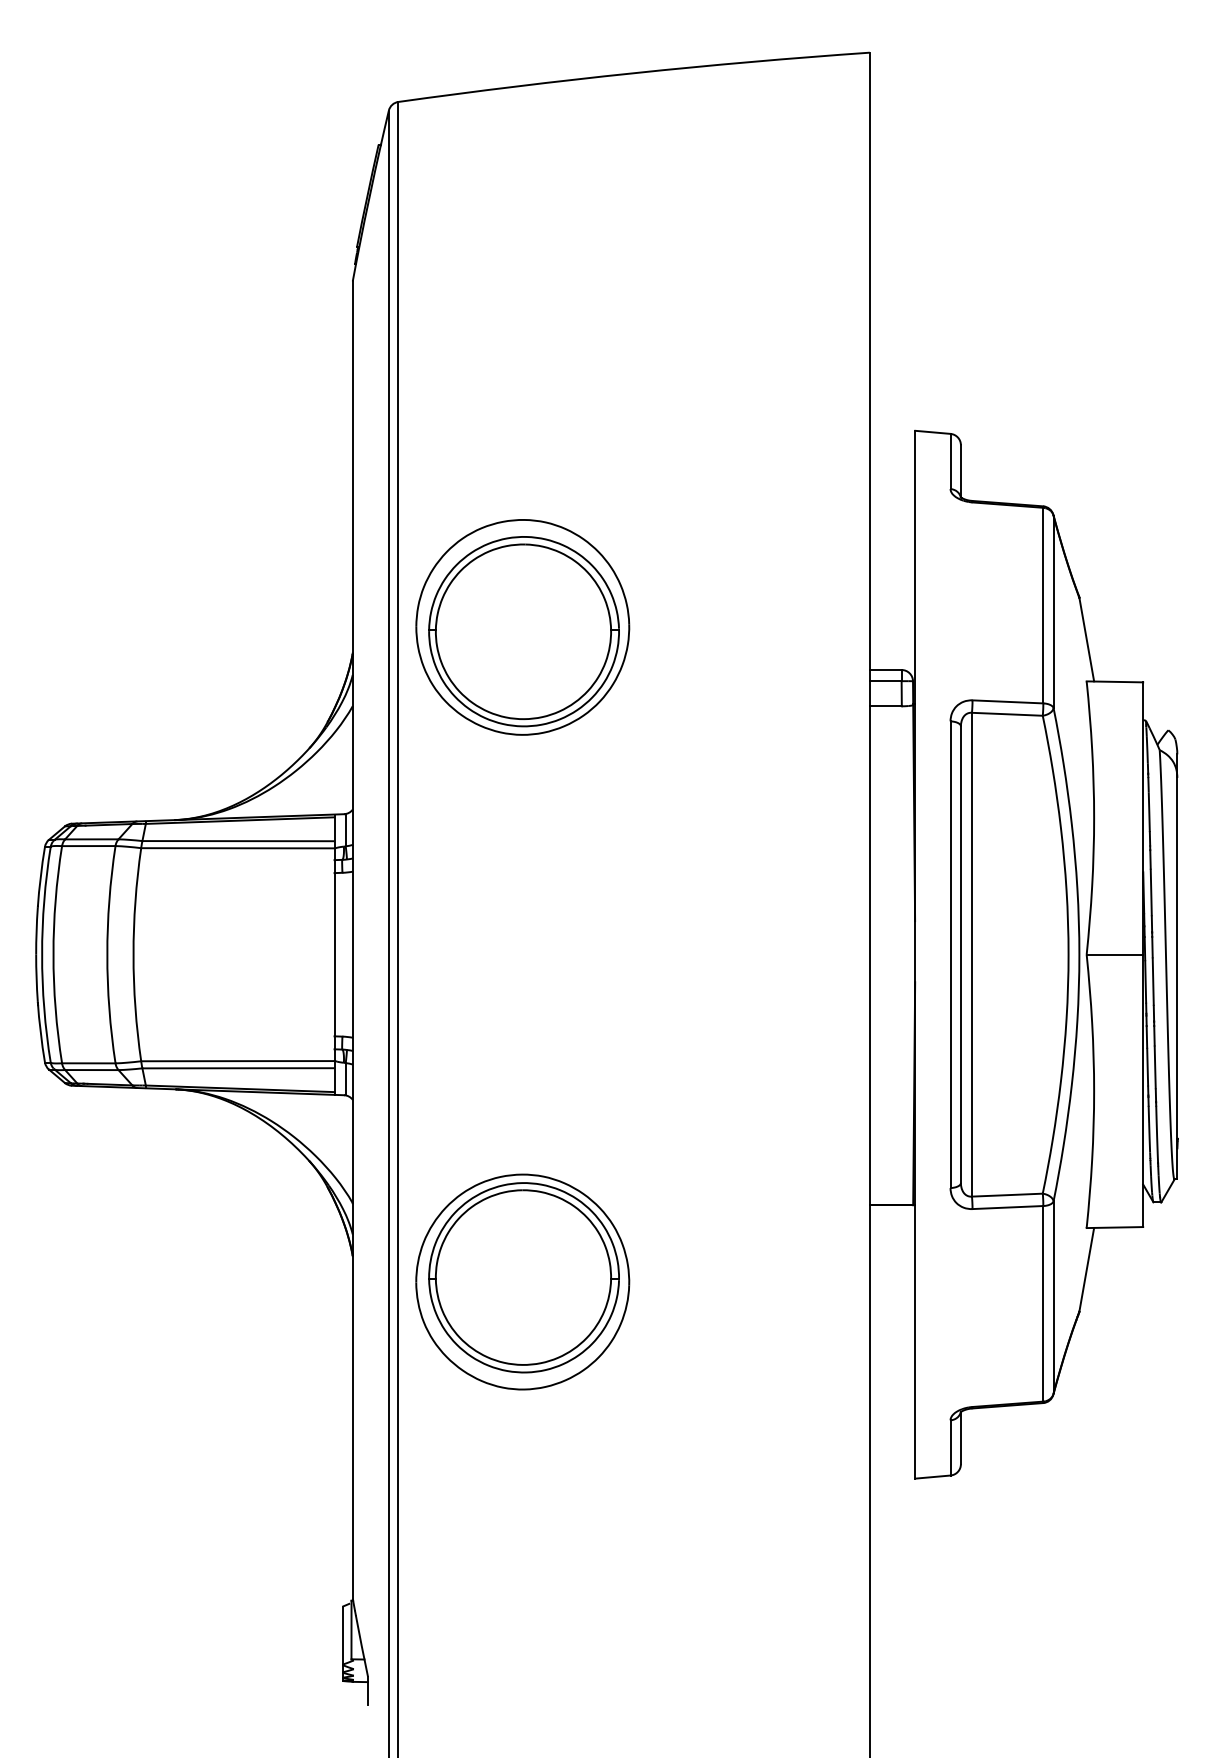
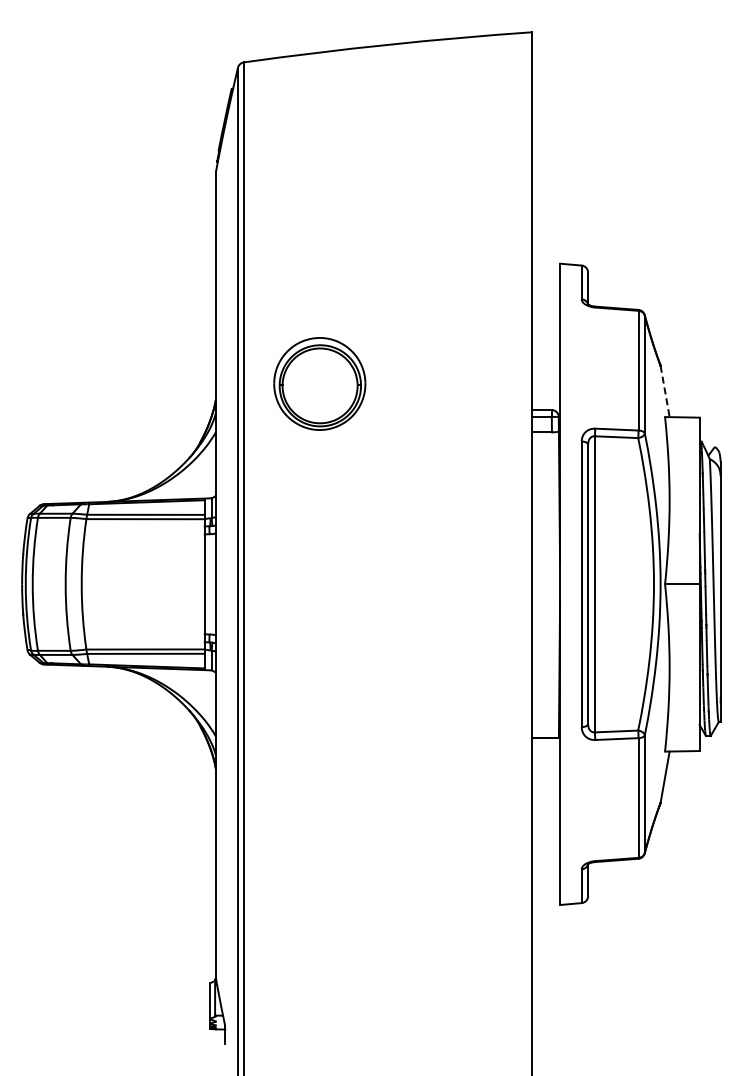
part: (522, 626) -> (319, 383), size x0.7
line: (1087, 639) -> (665, 391), solid -> dashed
part: (522, 1281) -> (319, 784), removed

